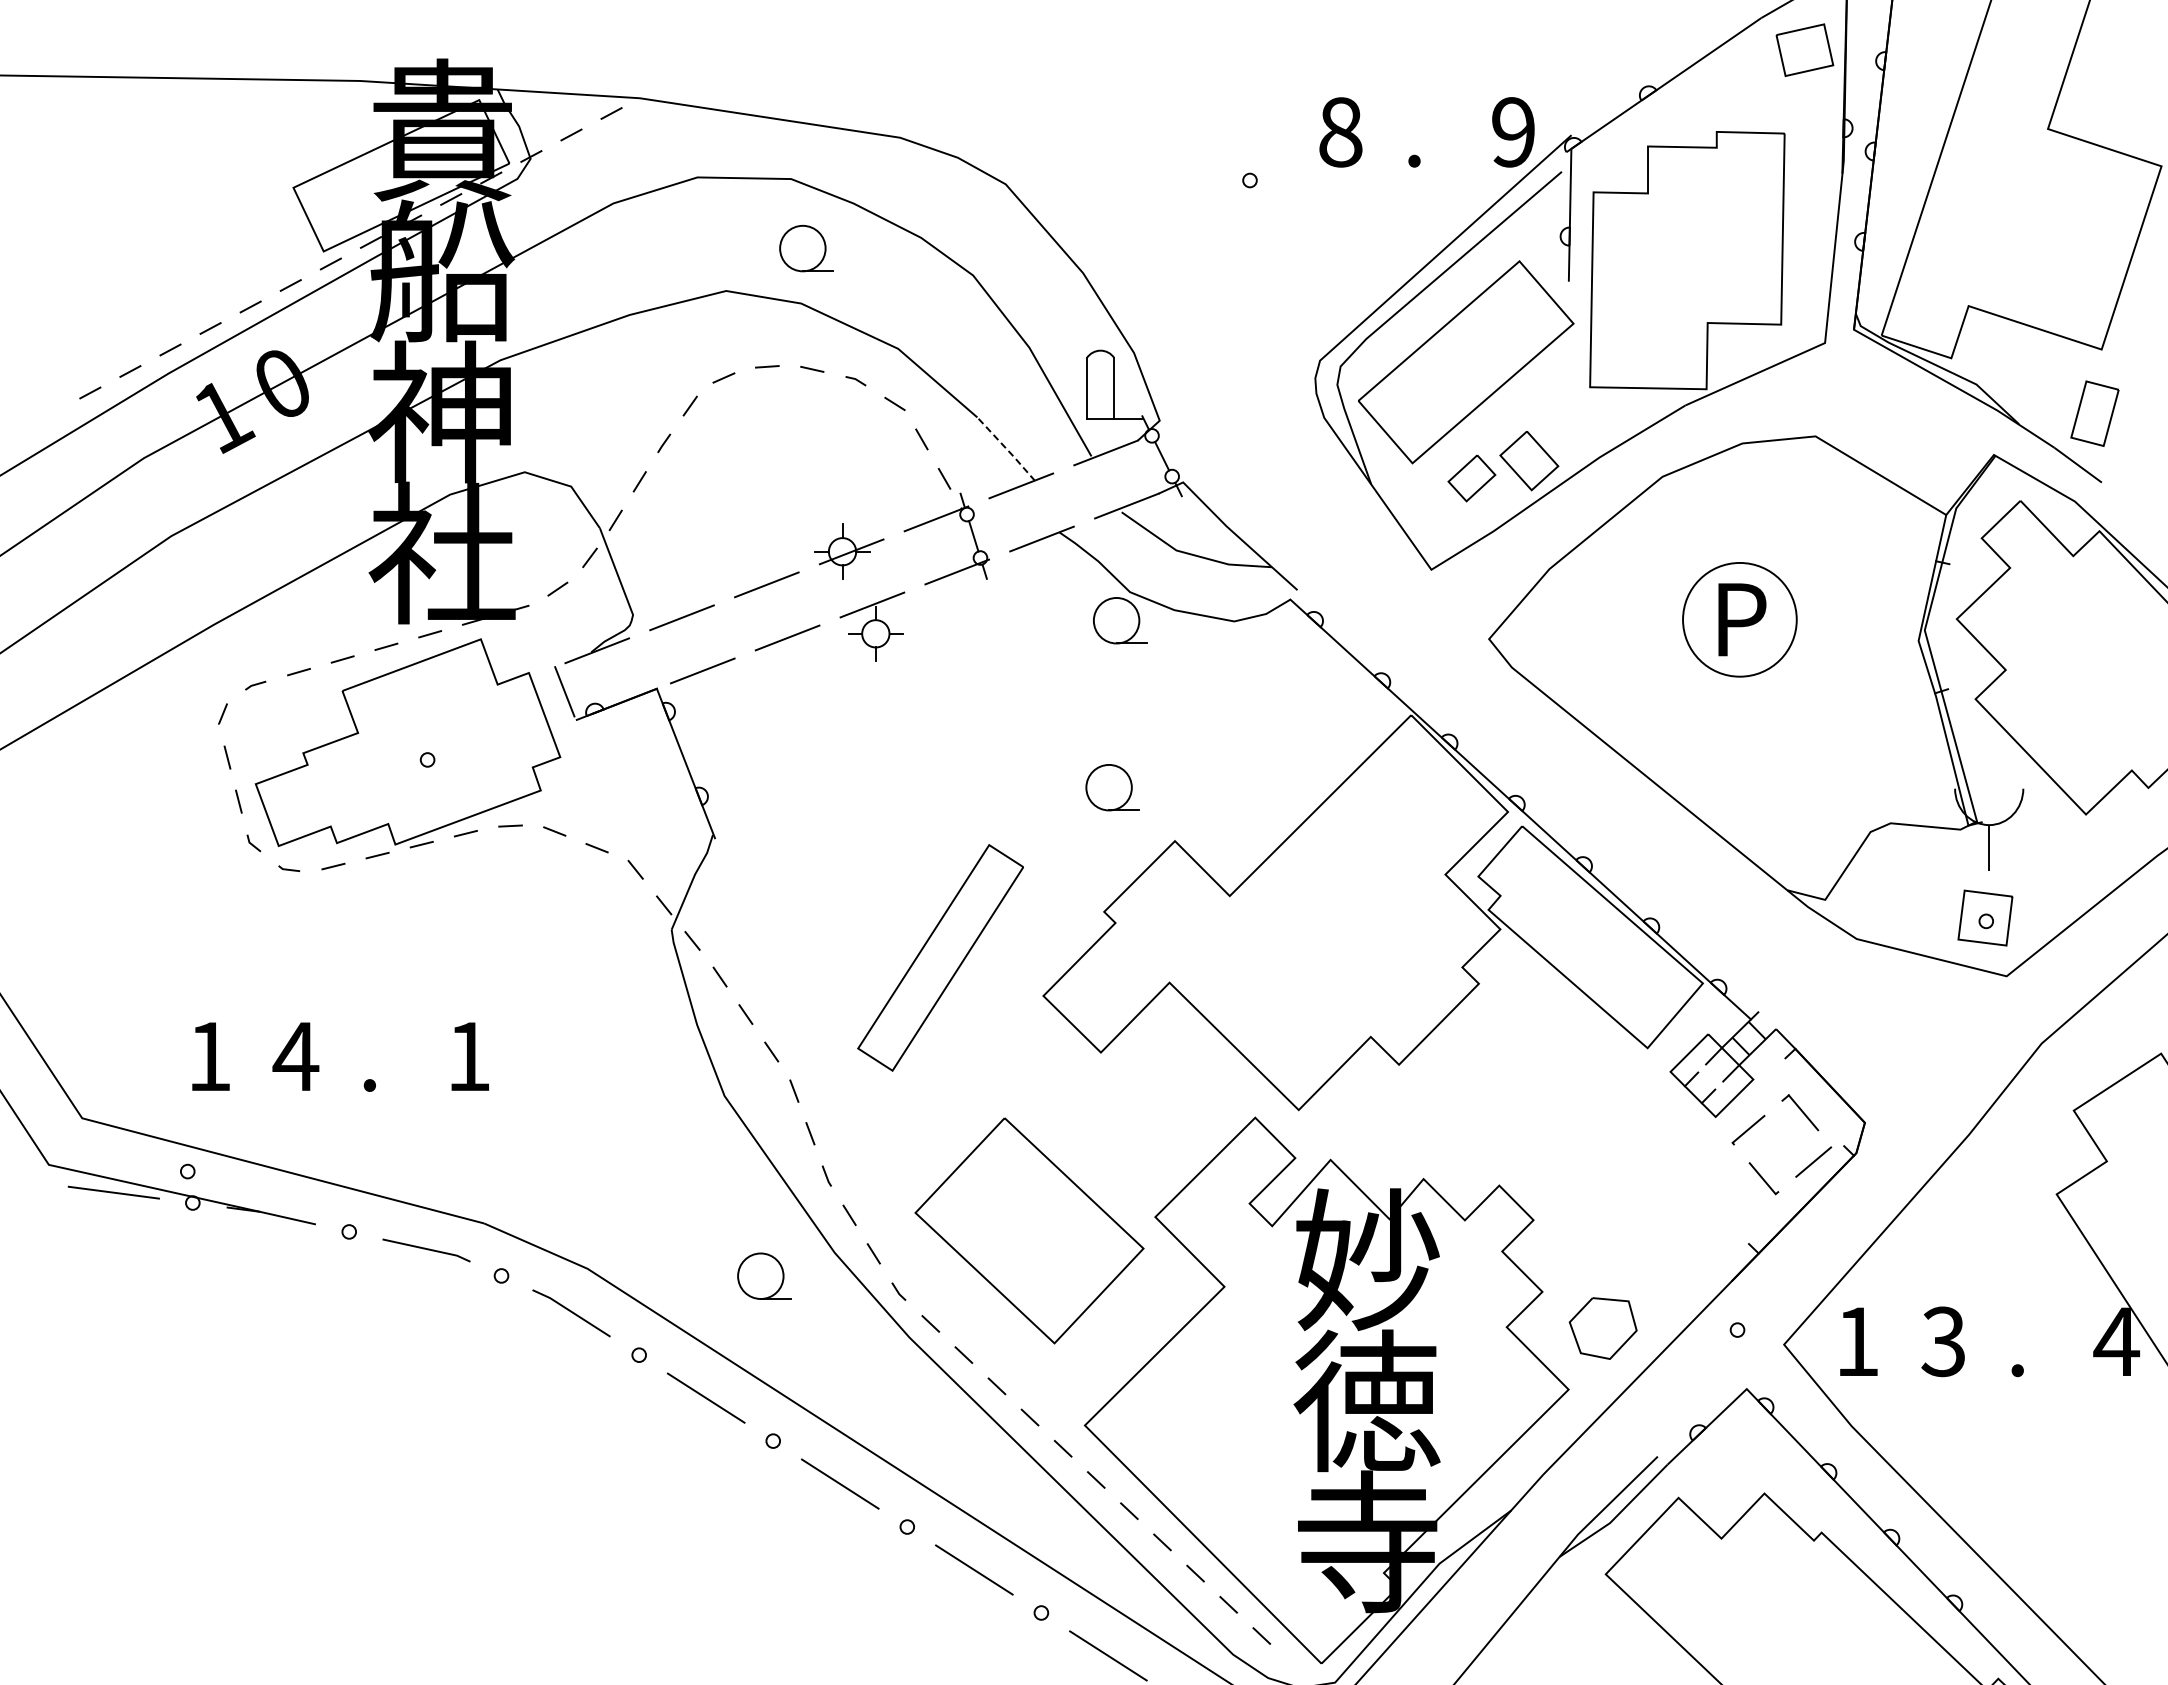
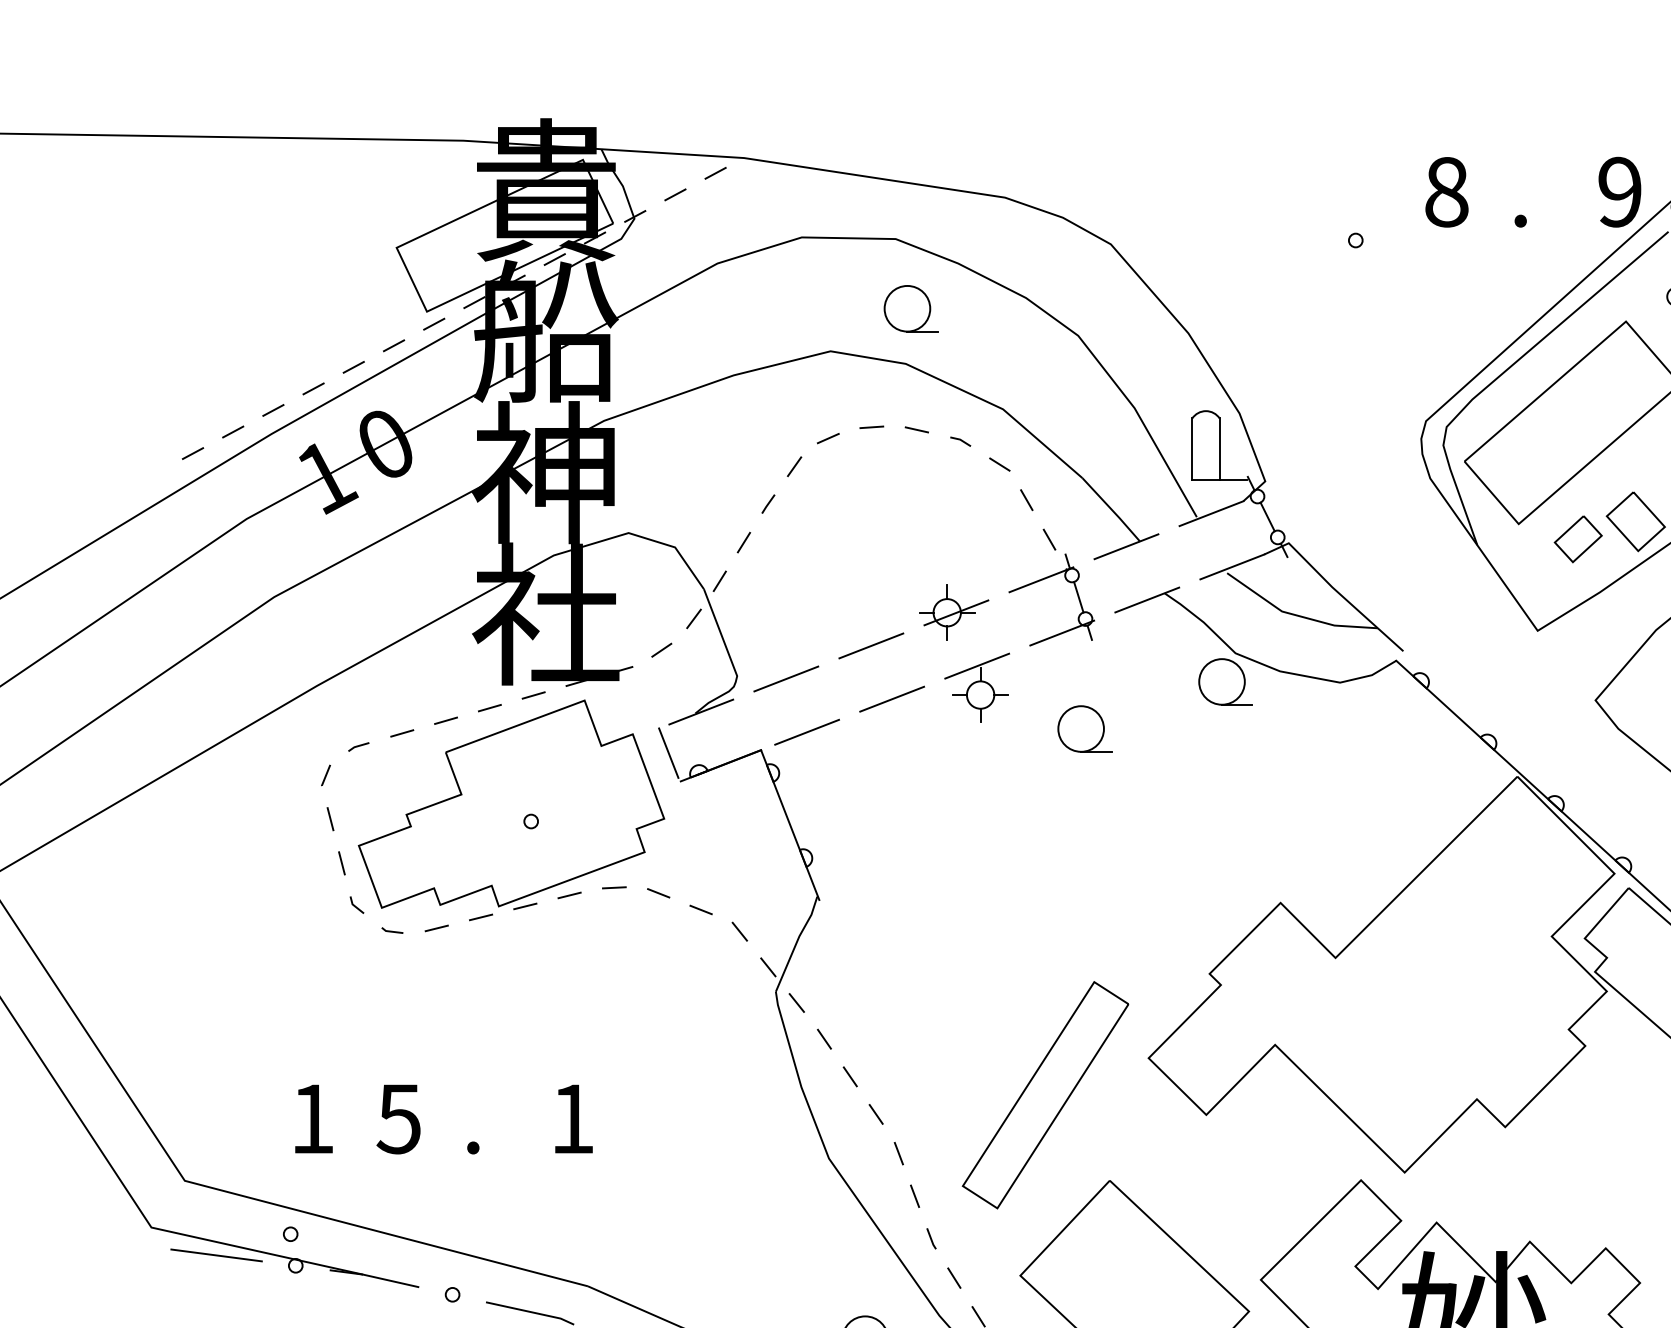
line: (1007, 449) -> (1112, 510), dashed -> solid
part: (1112, 787) -> (1084, 728), moved
part: (940, 957) -> (1045, 1094), moved
text: (295, 1056) -> (398, 1118), 4 -> 5

